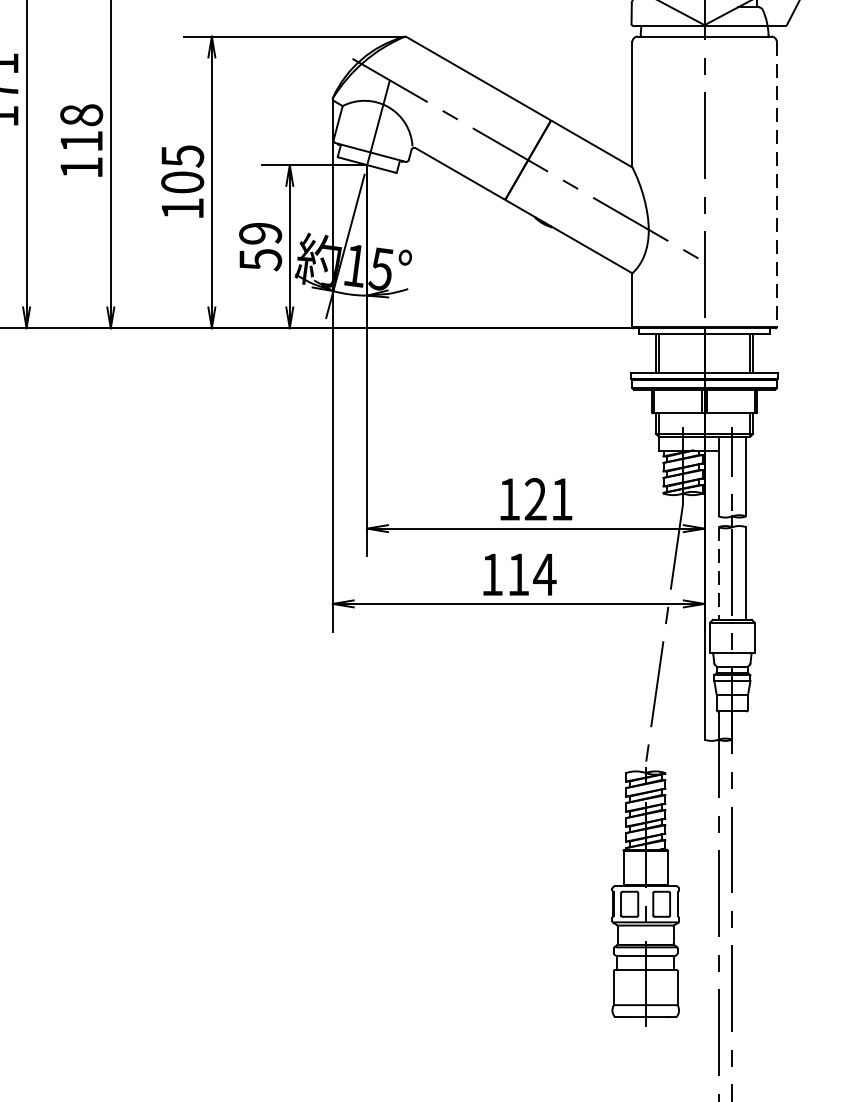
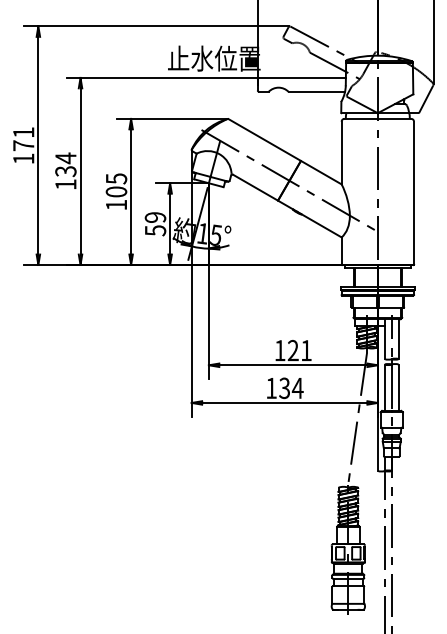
text: (80, 127) -> (65, 164), 118 -> 134
line: (777, 185) -> (414, 193), dashed -> solid
text: (518, 575) -> (284, 388), 114 -> 134
line: (717, 575) -> (384, 388), dashed -> solid

